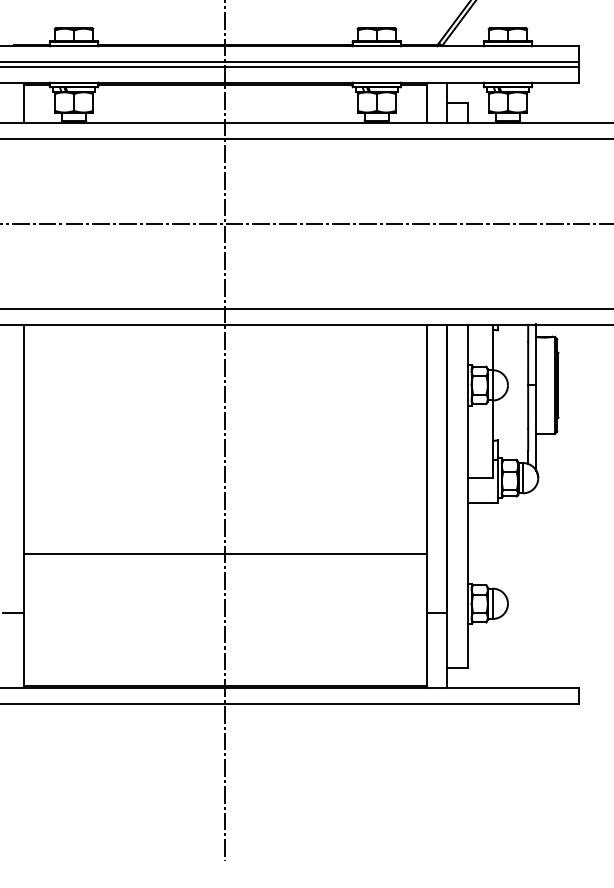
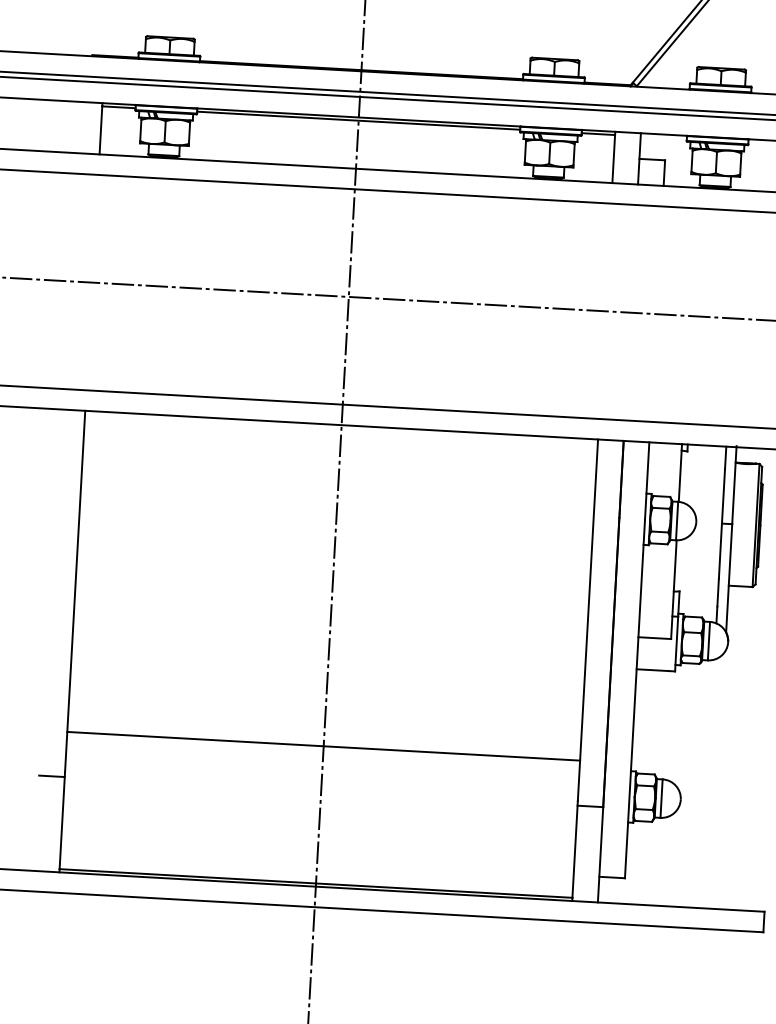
line: (225, 553) -> (323, 746), moved

